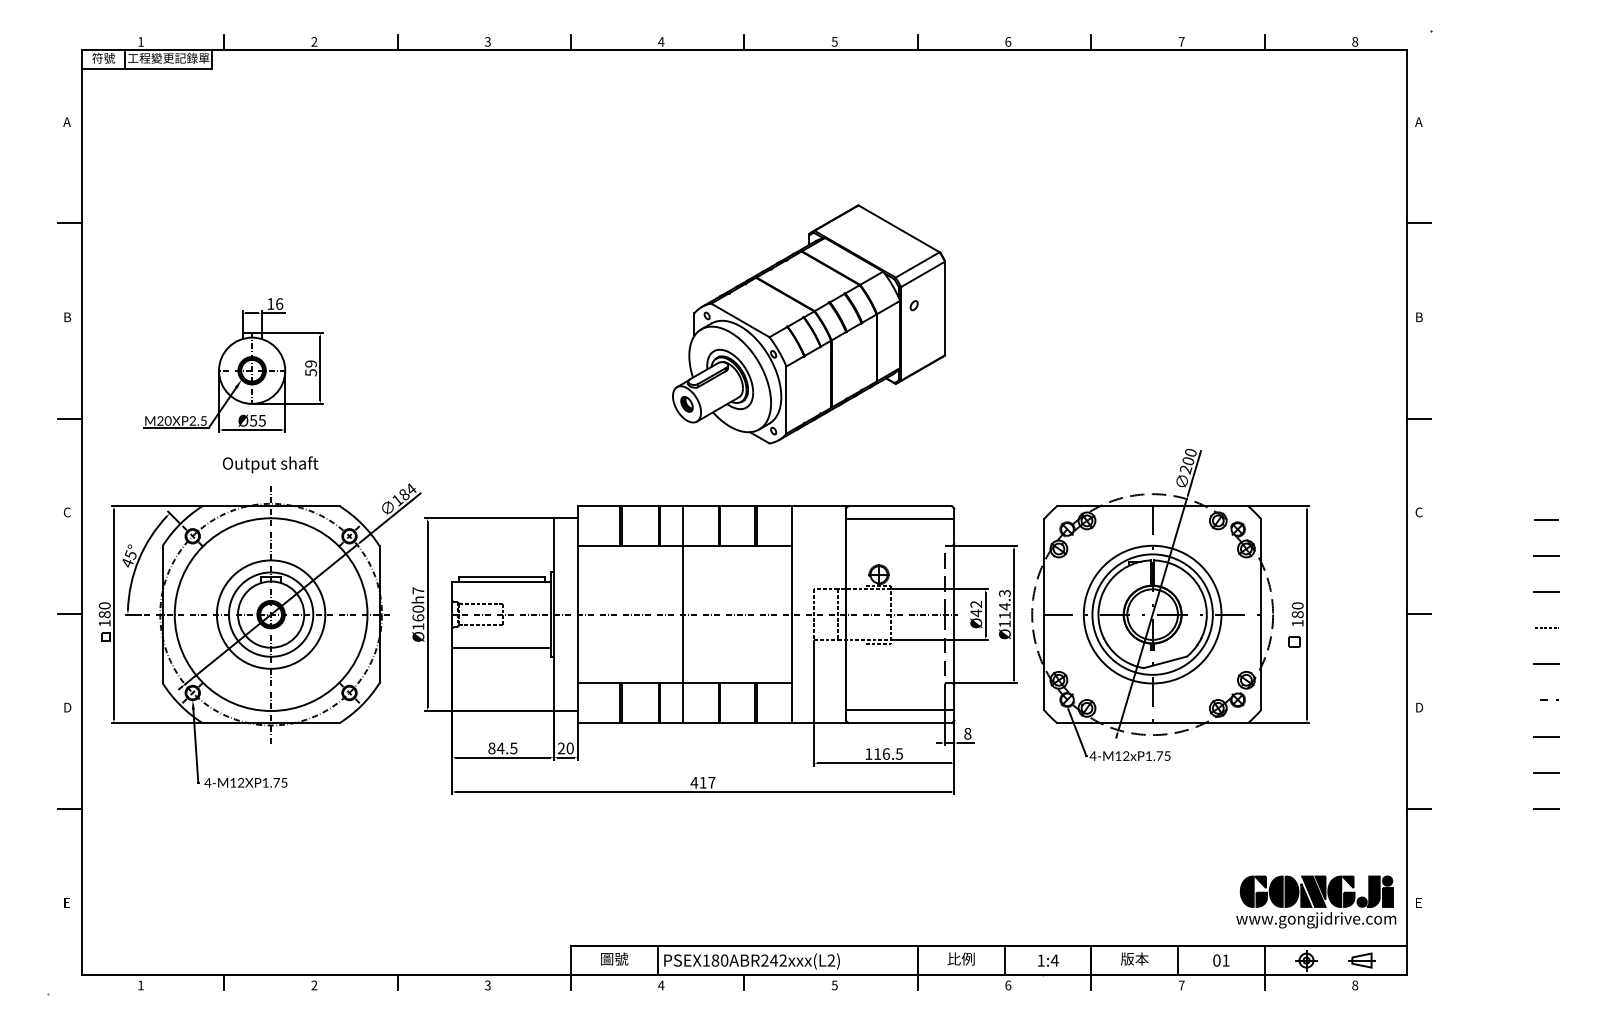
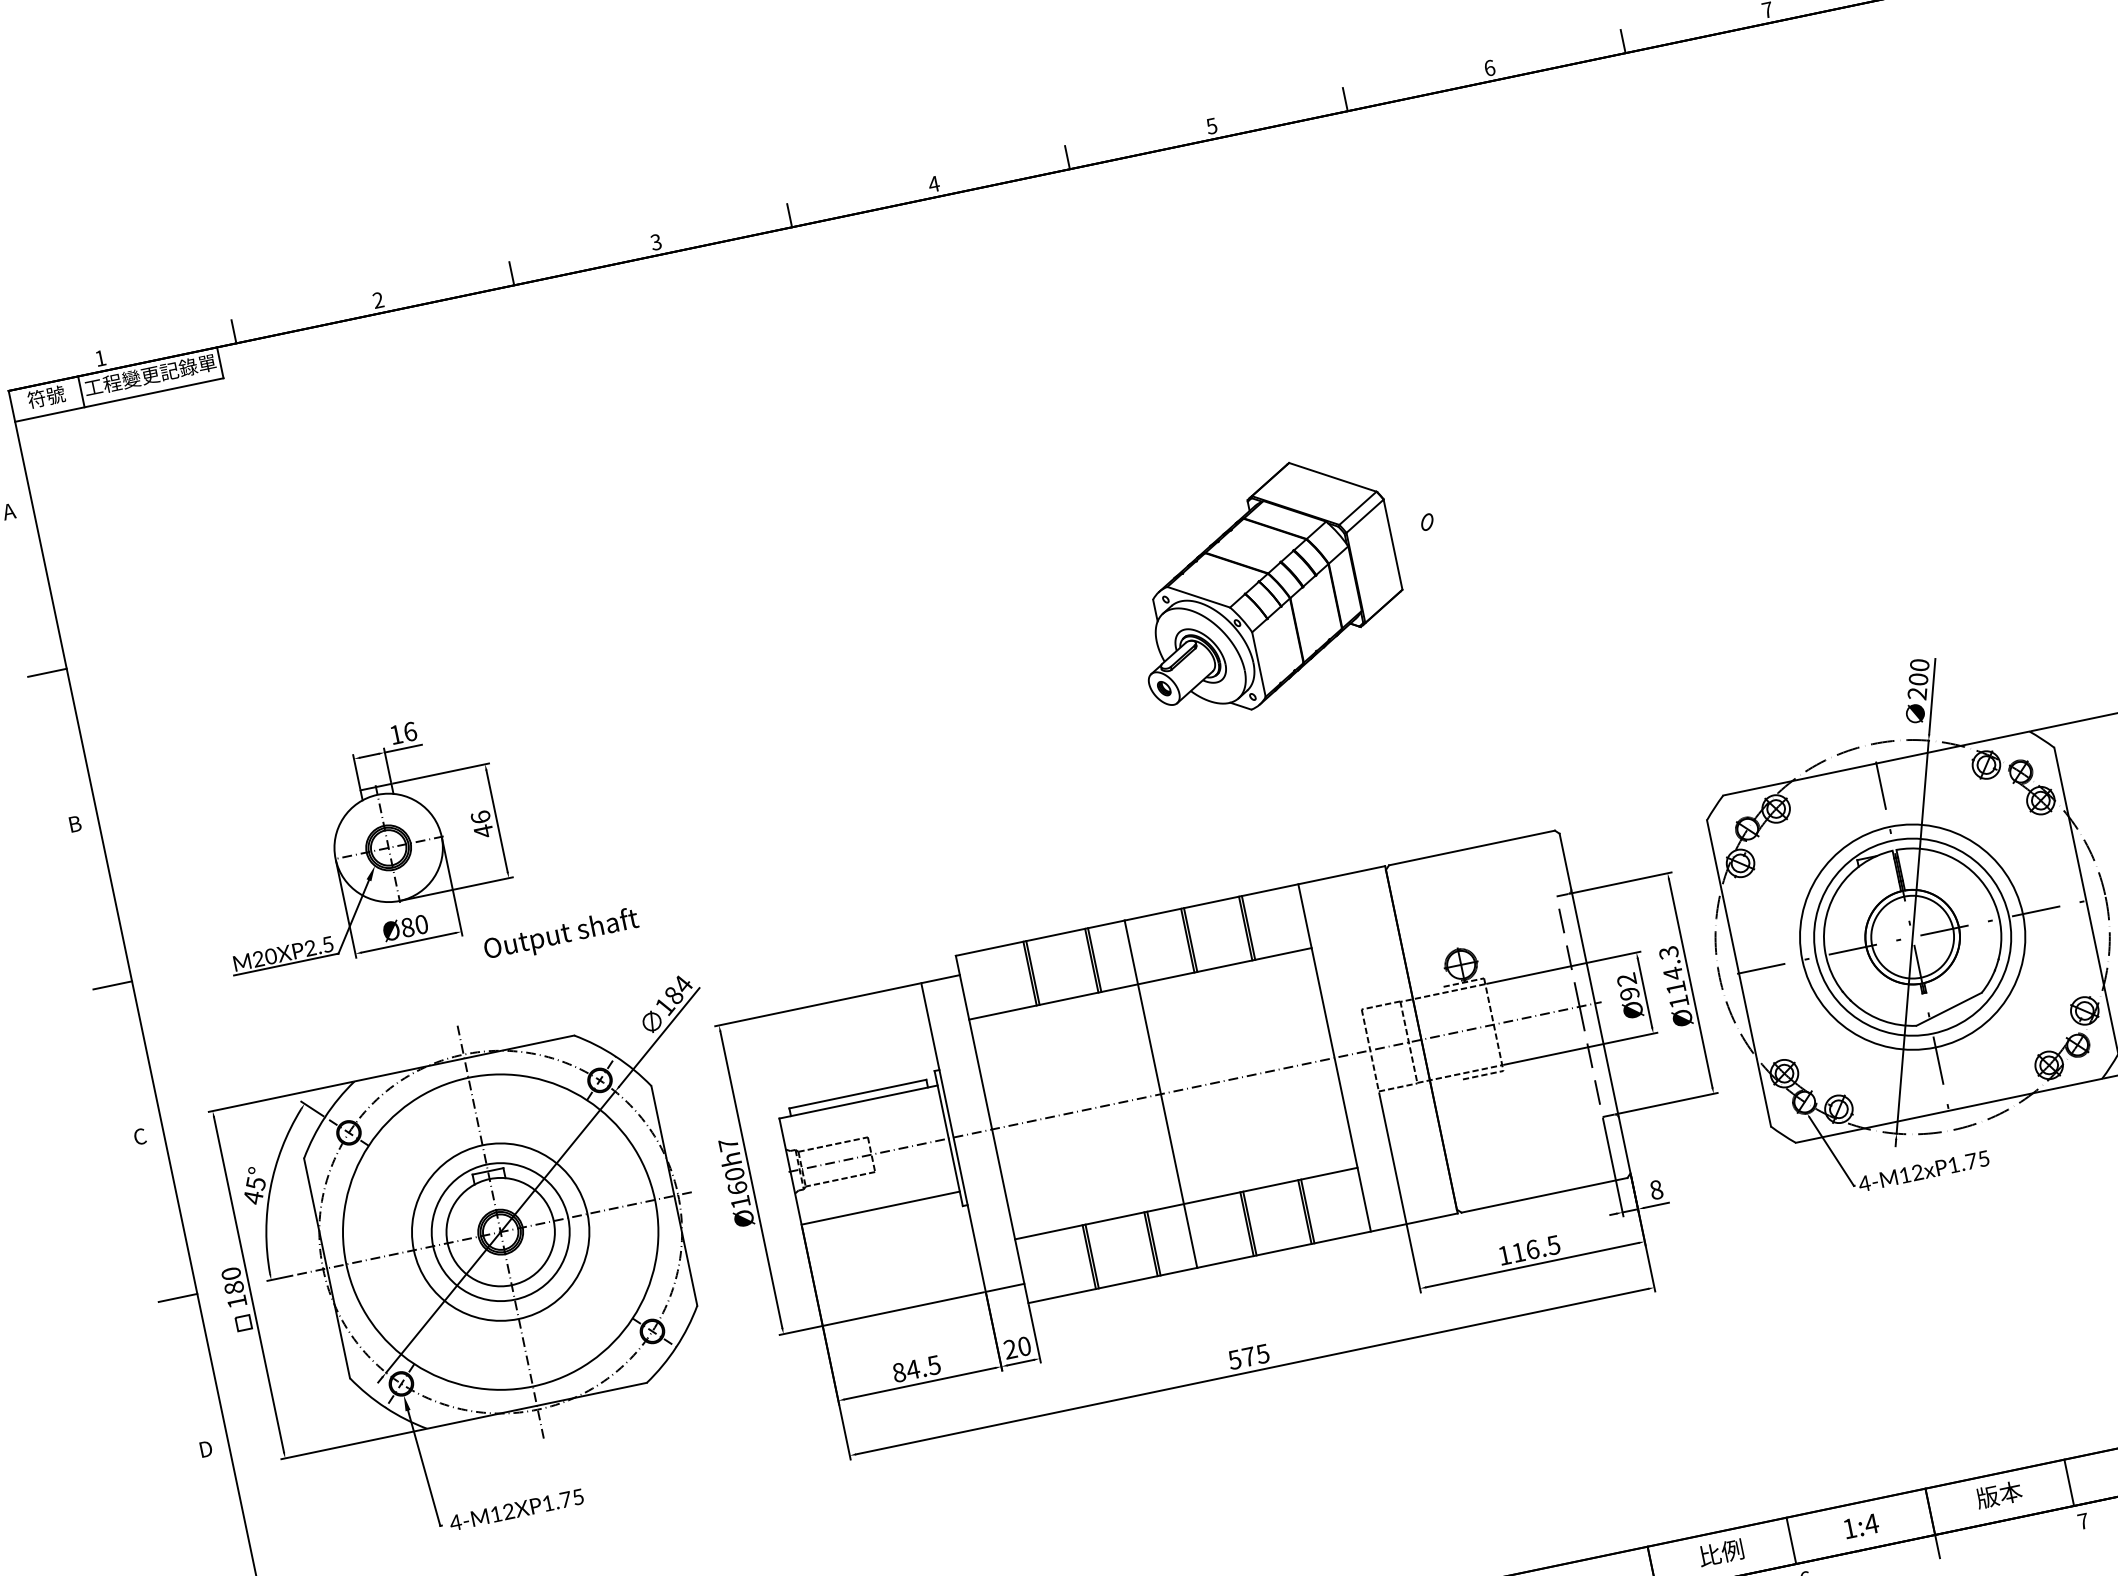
part: (809, 324) -> (1265, 587), size x0.6
text: (310, 368) -> (481, 824), 59 -> 46
text: (257, 420) -> (413, 925), Ø55 -> Ø80
text: (270, 464) -> (561, 935), moved
line: (899, 519) -> (1475, 869), removed
text: (976, 613) -> (1630, 994), Ø42 -> Ø92
line: (899, 710) -> (1539, 1175), removed
text: (702, 782) -> (1247, 1356), 417 -> 575

